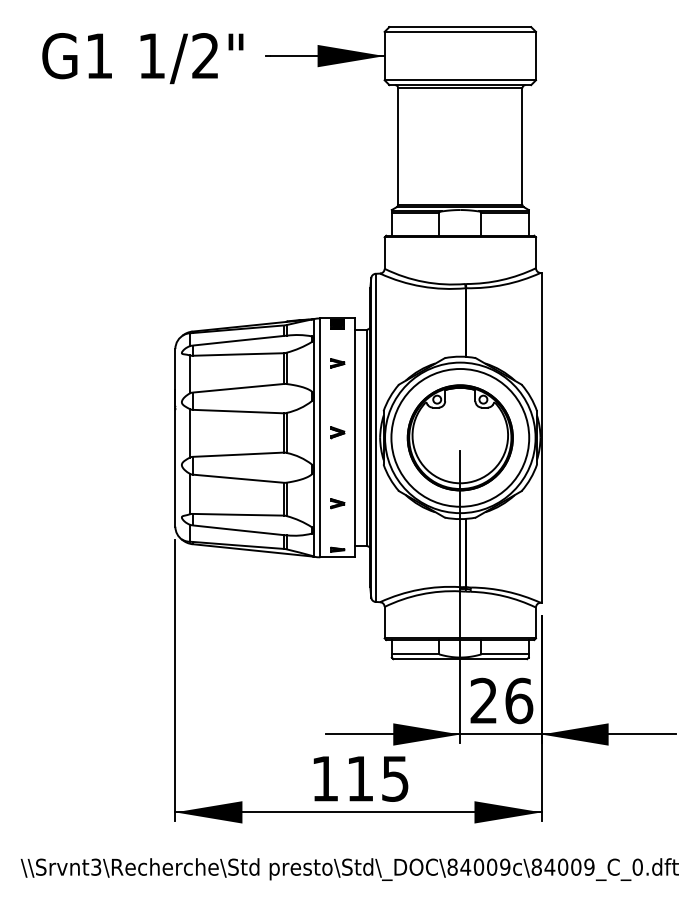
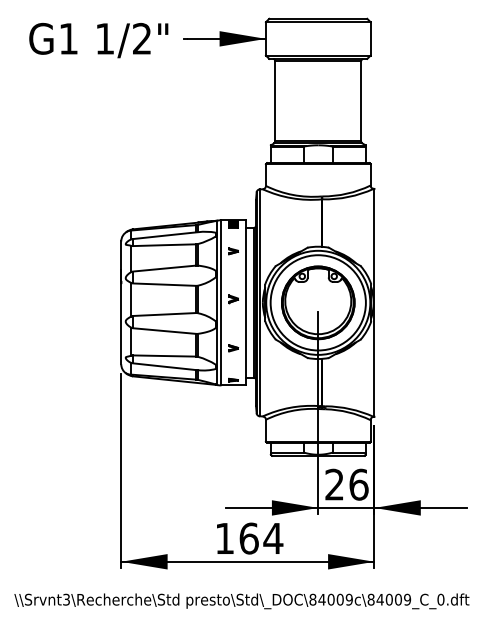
text: (378, 778) -> (261, 538), 115 -> 164

